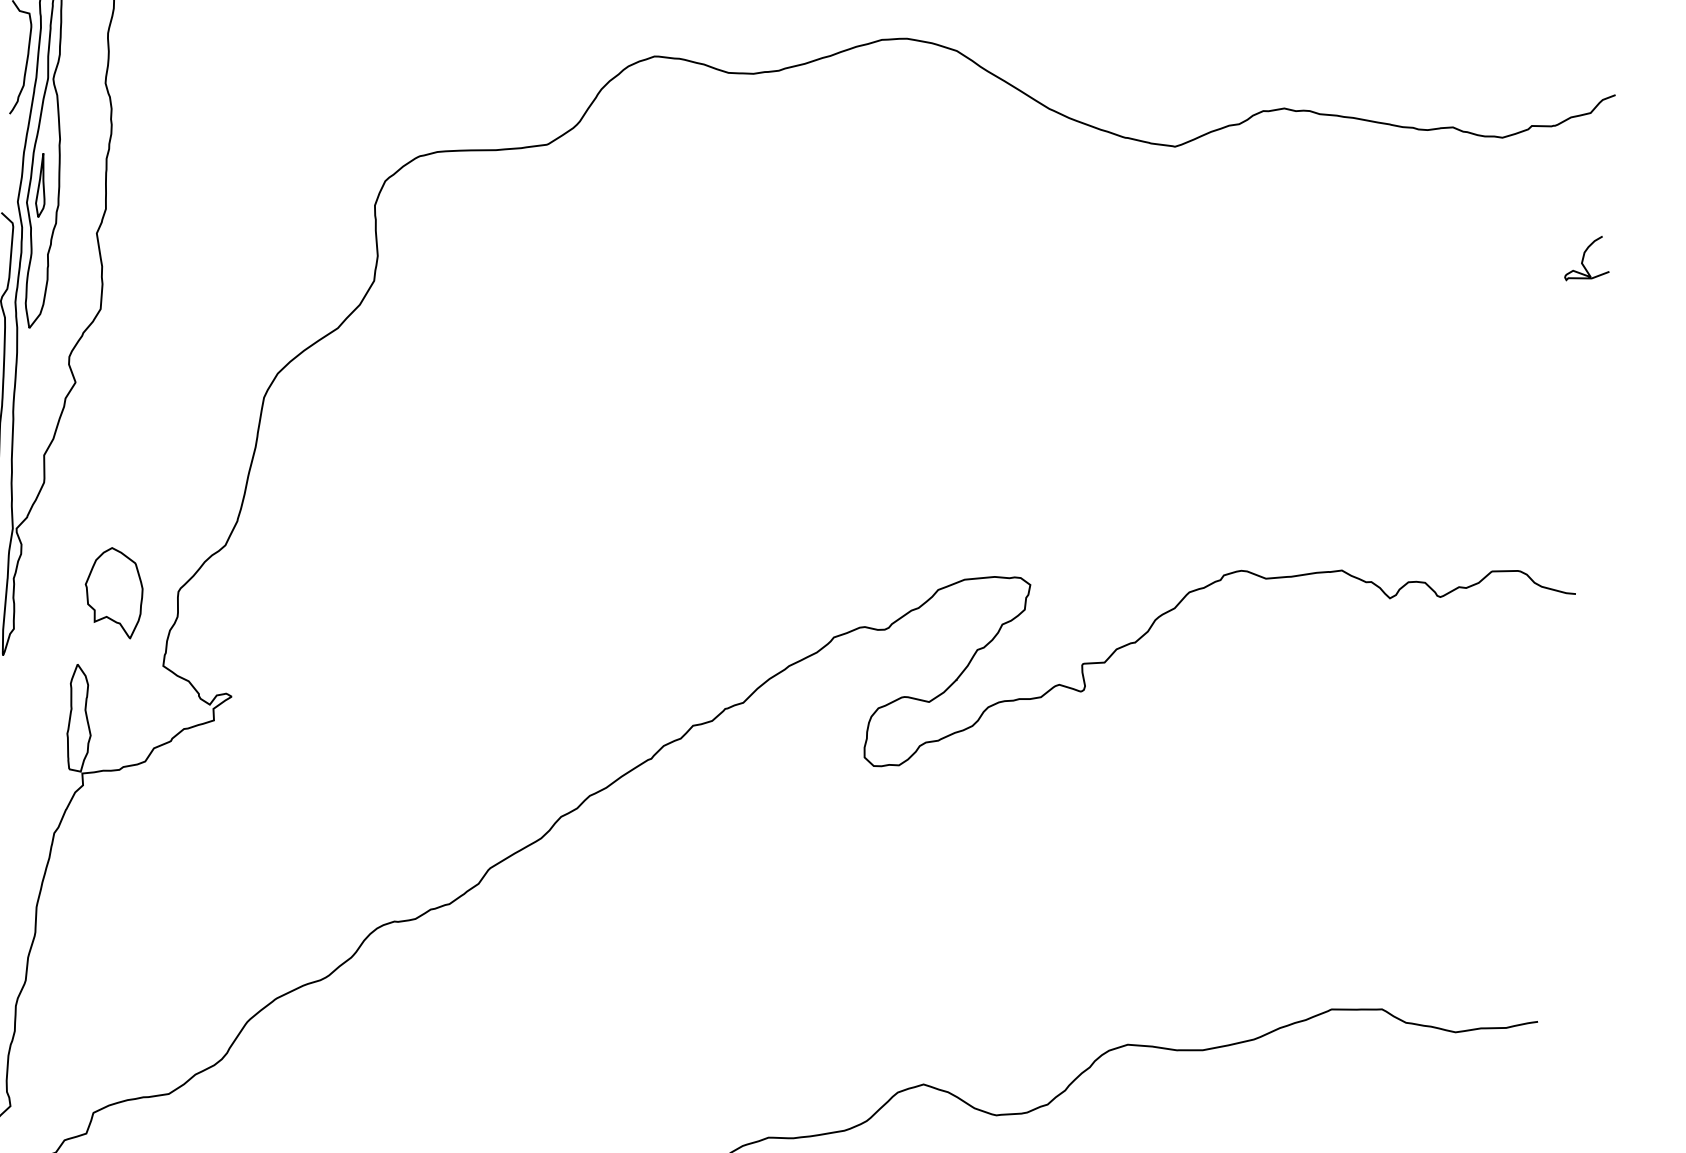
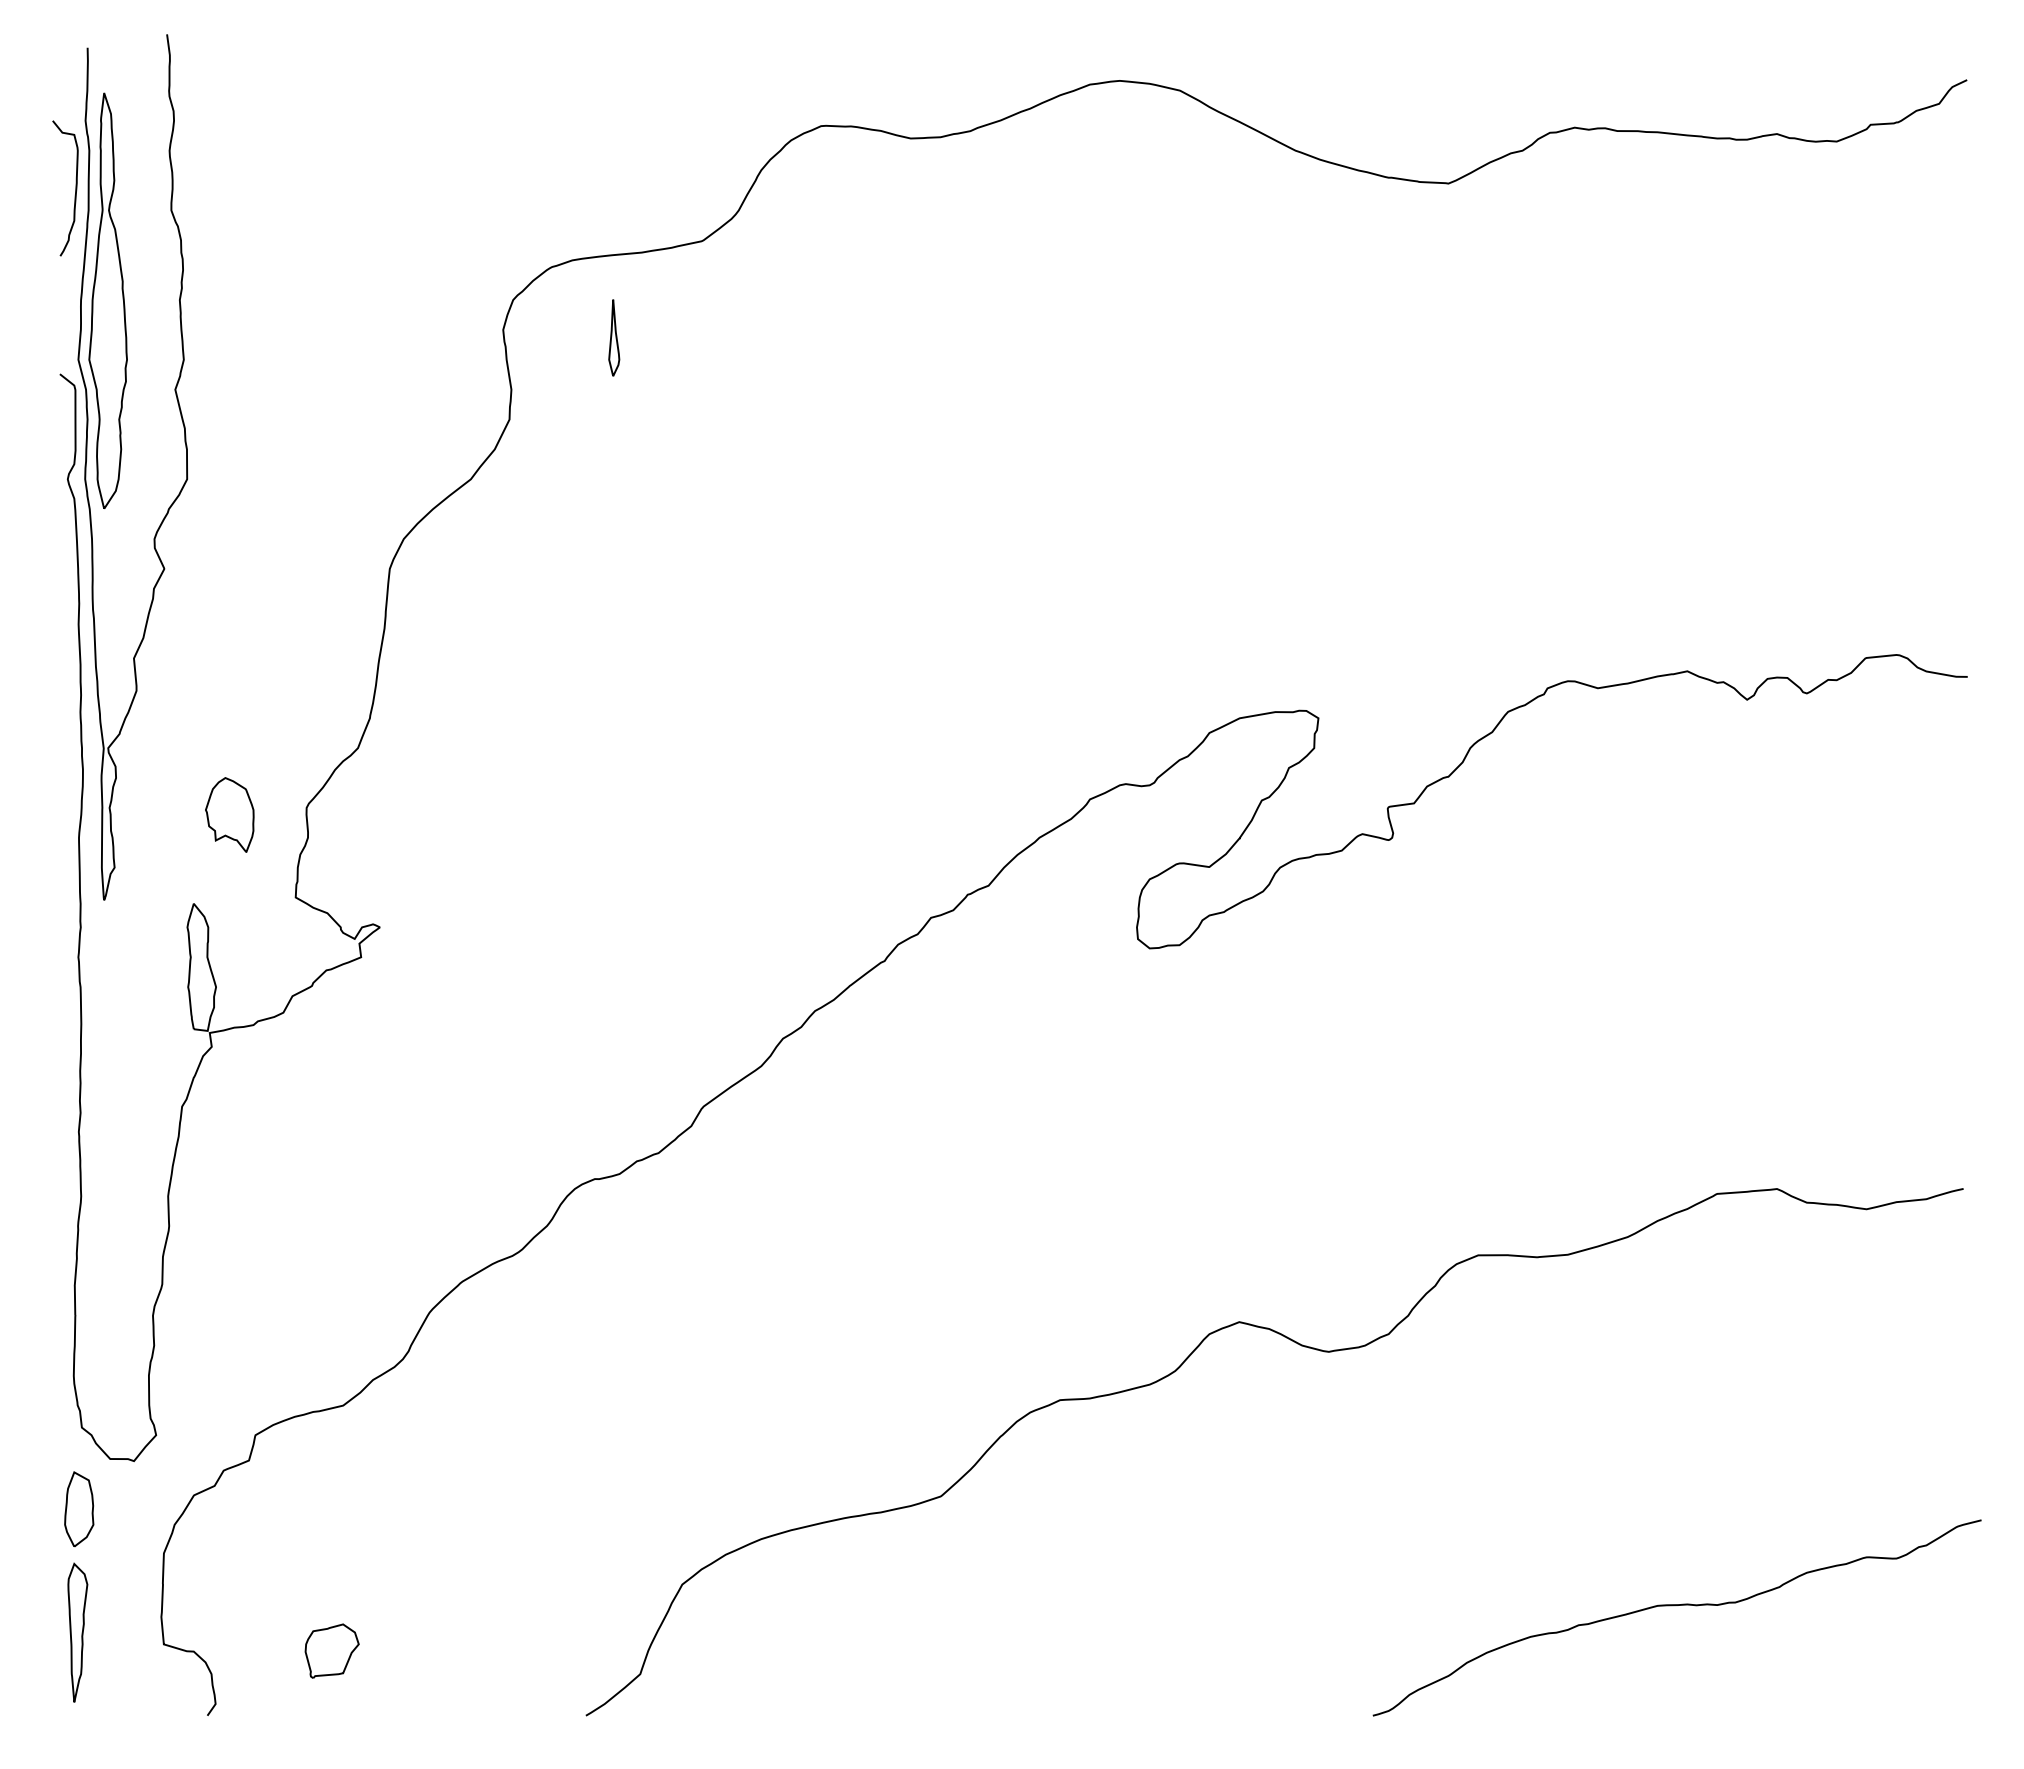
part: (41, 185) -> (614, 337), moved
curve: (1584, 257) -> (1945, 276), removed
part: (113, 592) -> (229, 814), size x0.7

